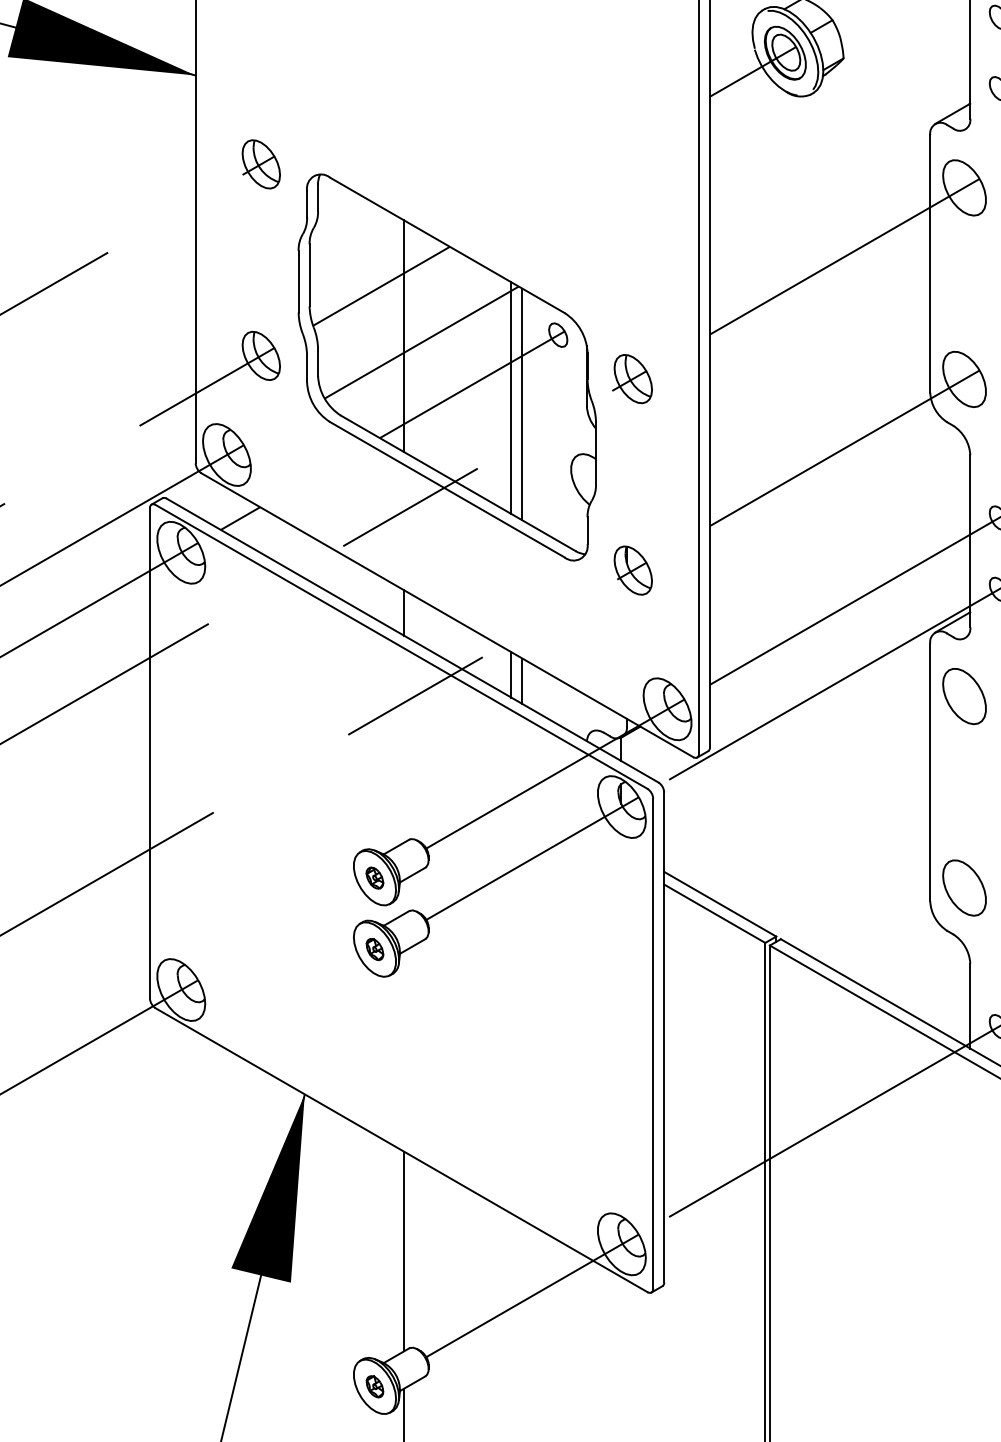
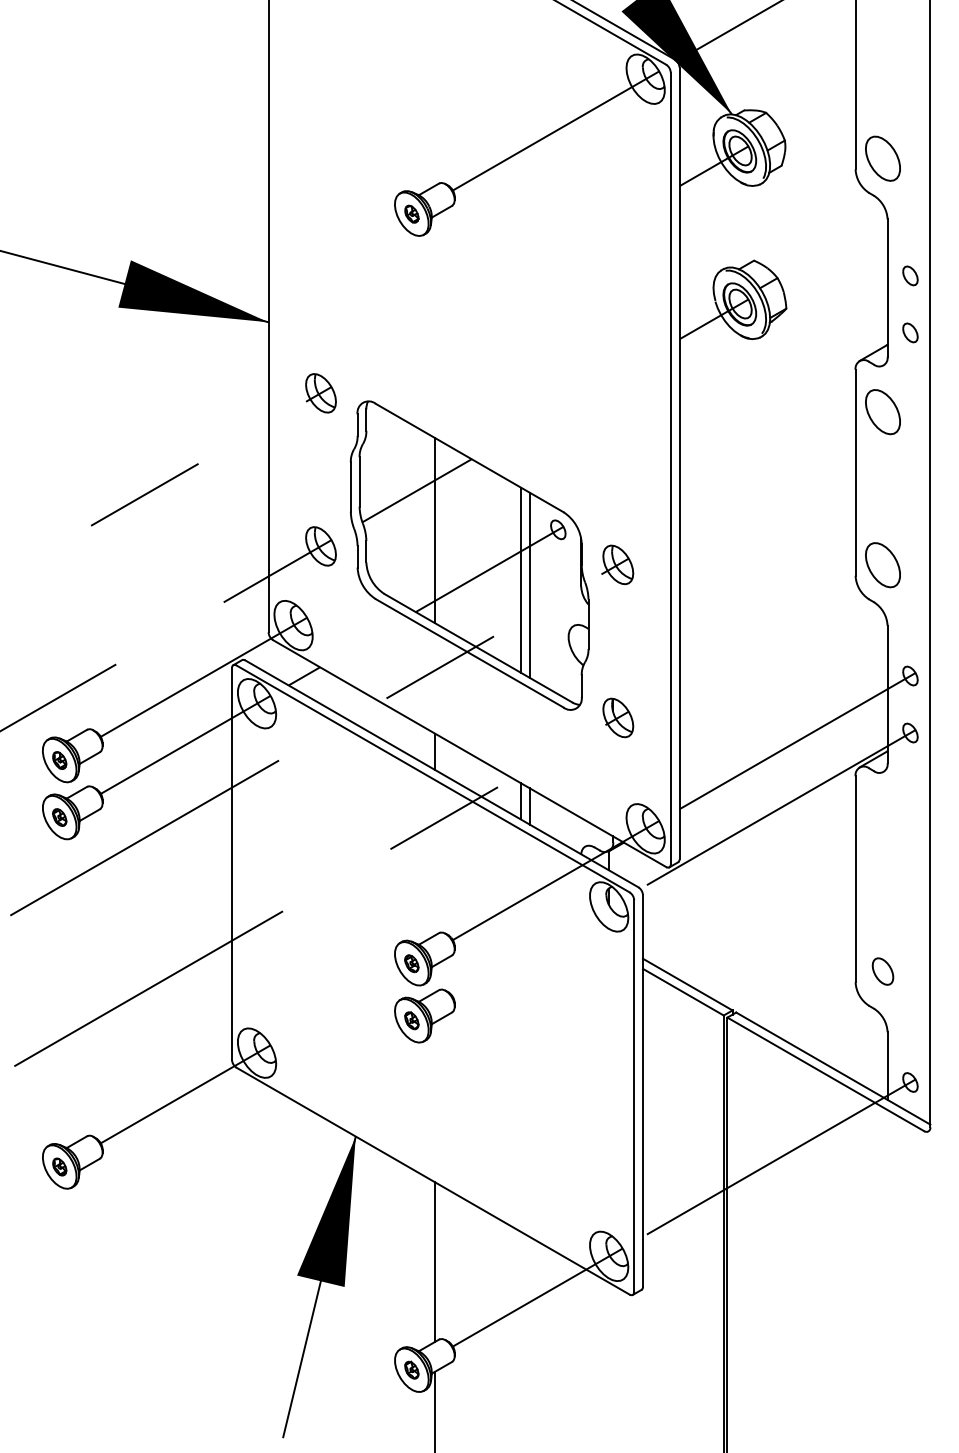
line: (845, 255) -> (787, 466), removed
line: (420, 342) -> (448, 535), removed
line: (845, 448) -> (787, 620), removed
part: (963, 696) -> (882, 818), removed
line: (532, 859) -> (537, 948), removed
part: (963, 887) -> (882, 971), size x0.6

